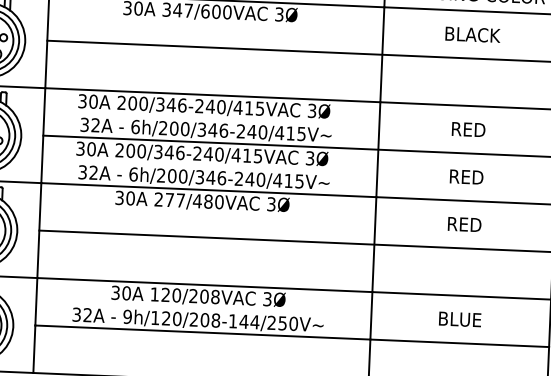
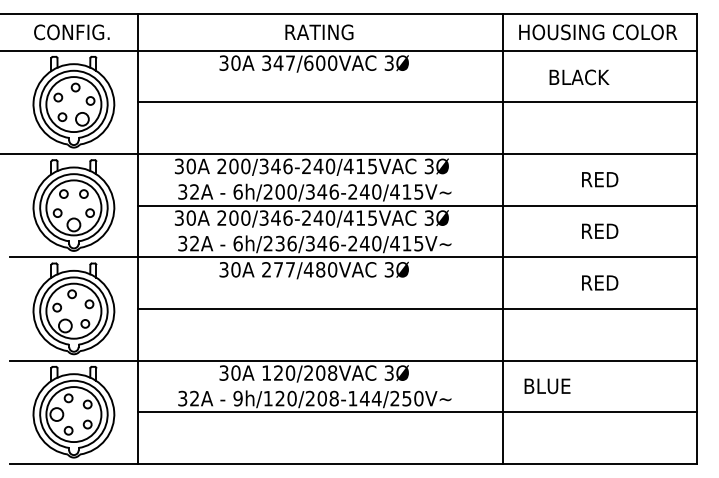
text: (472, 34) -> (579, 77), moved
text: (177, 176) -> (285, 243), 6h/200/346-240/415V~ -> 6h/236/346-240/415V~
text: (460, 319) -> (547, 386), moved

